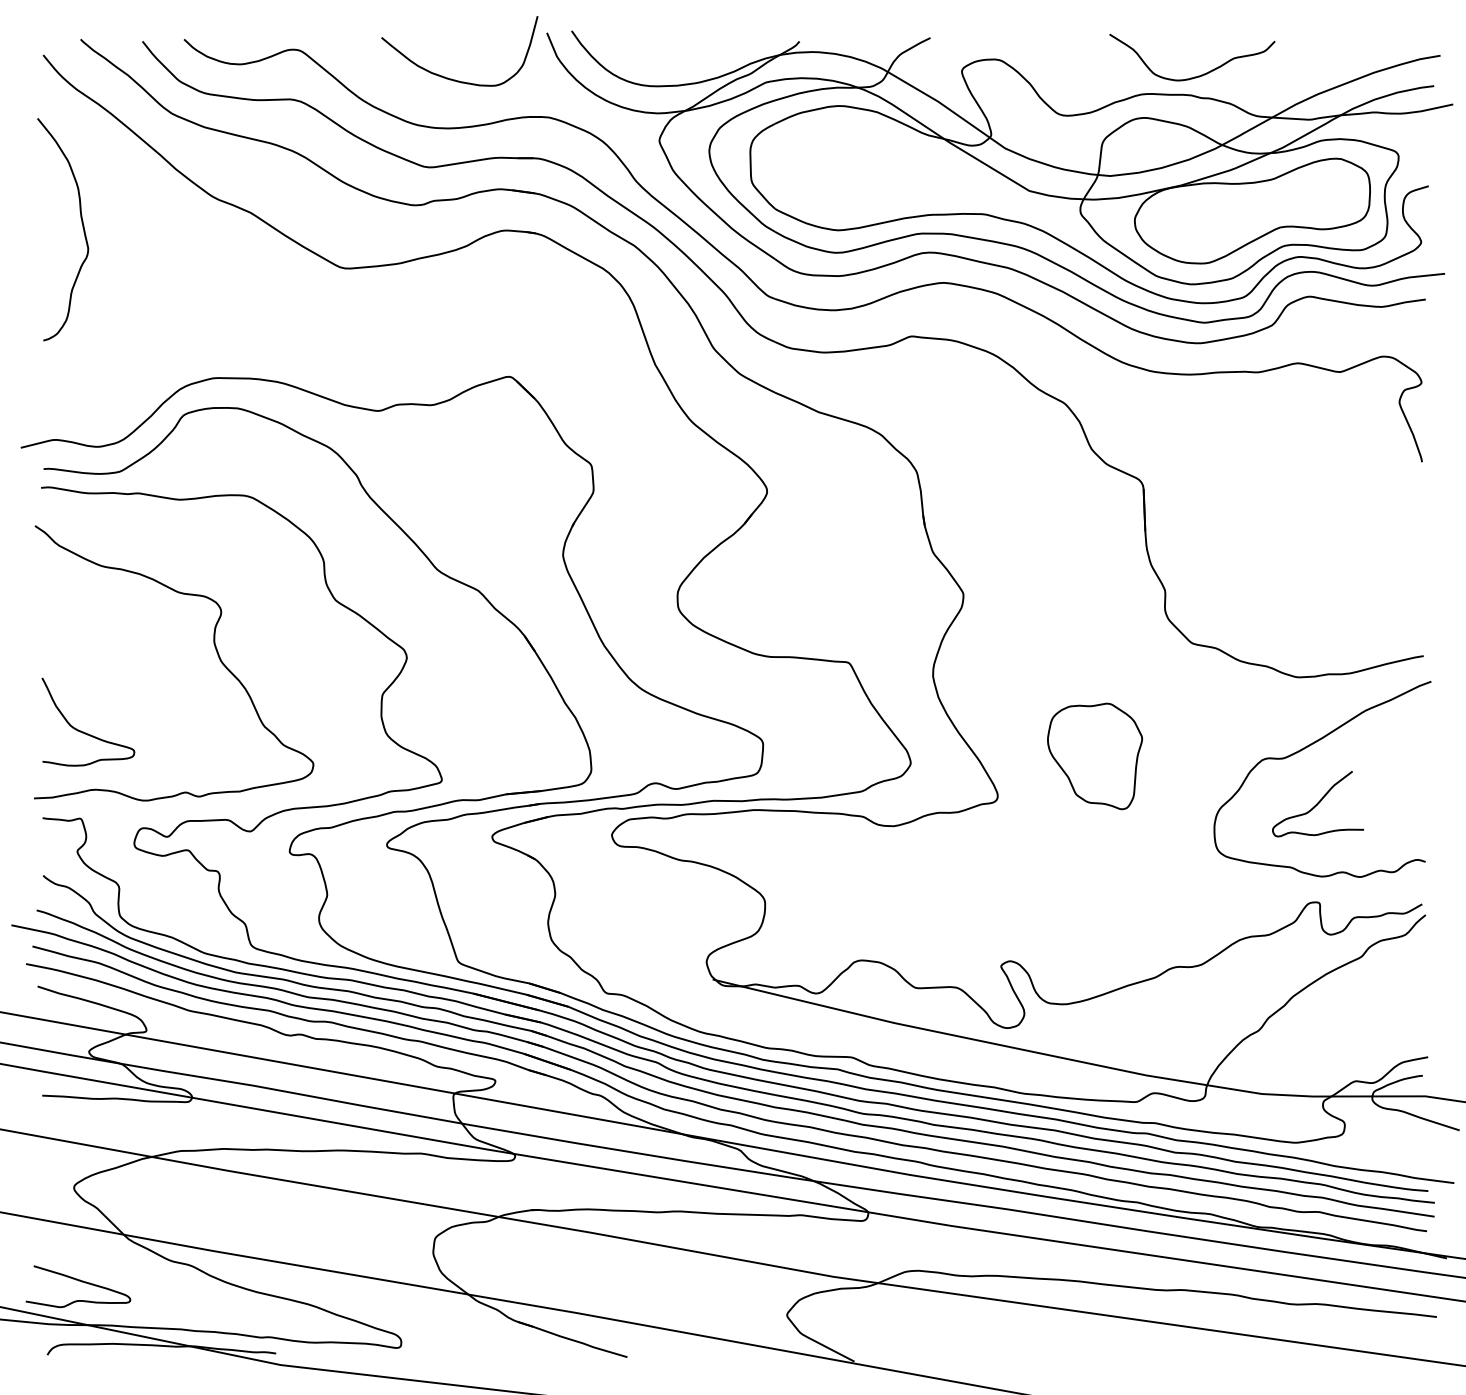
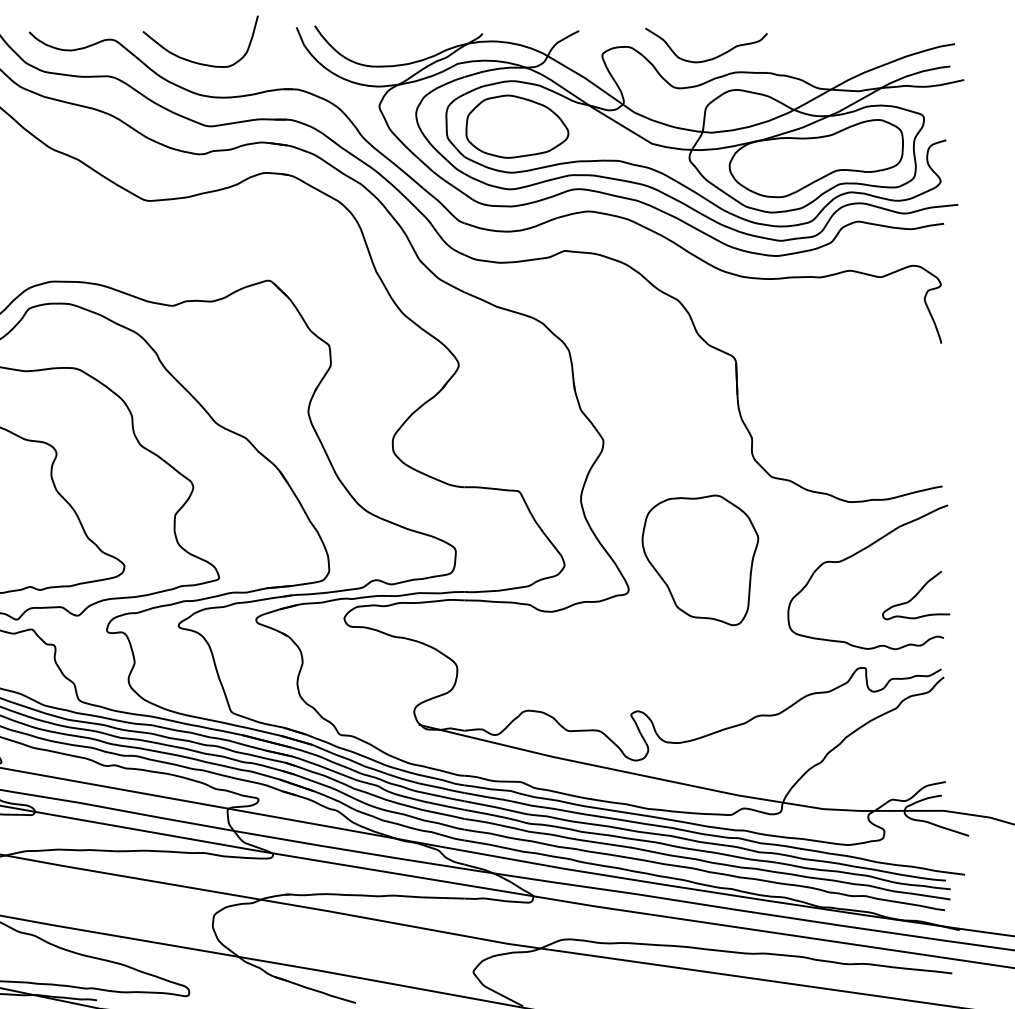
curve: (1198, 75) -> (711, 58), moved
curve: (451, 78) -> (194, 61), moved
part: (846, 167) -> (517, 126), added
part: (1094, 756) -> (699, 560), size x1.67
curve: (1317, 804) -> (915, 595), moved

